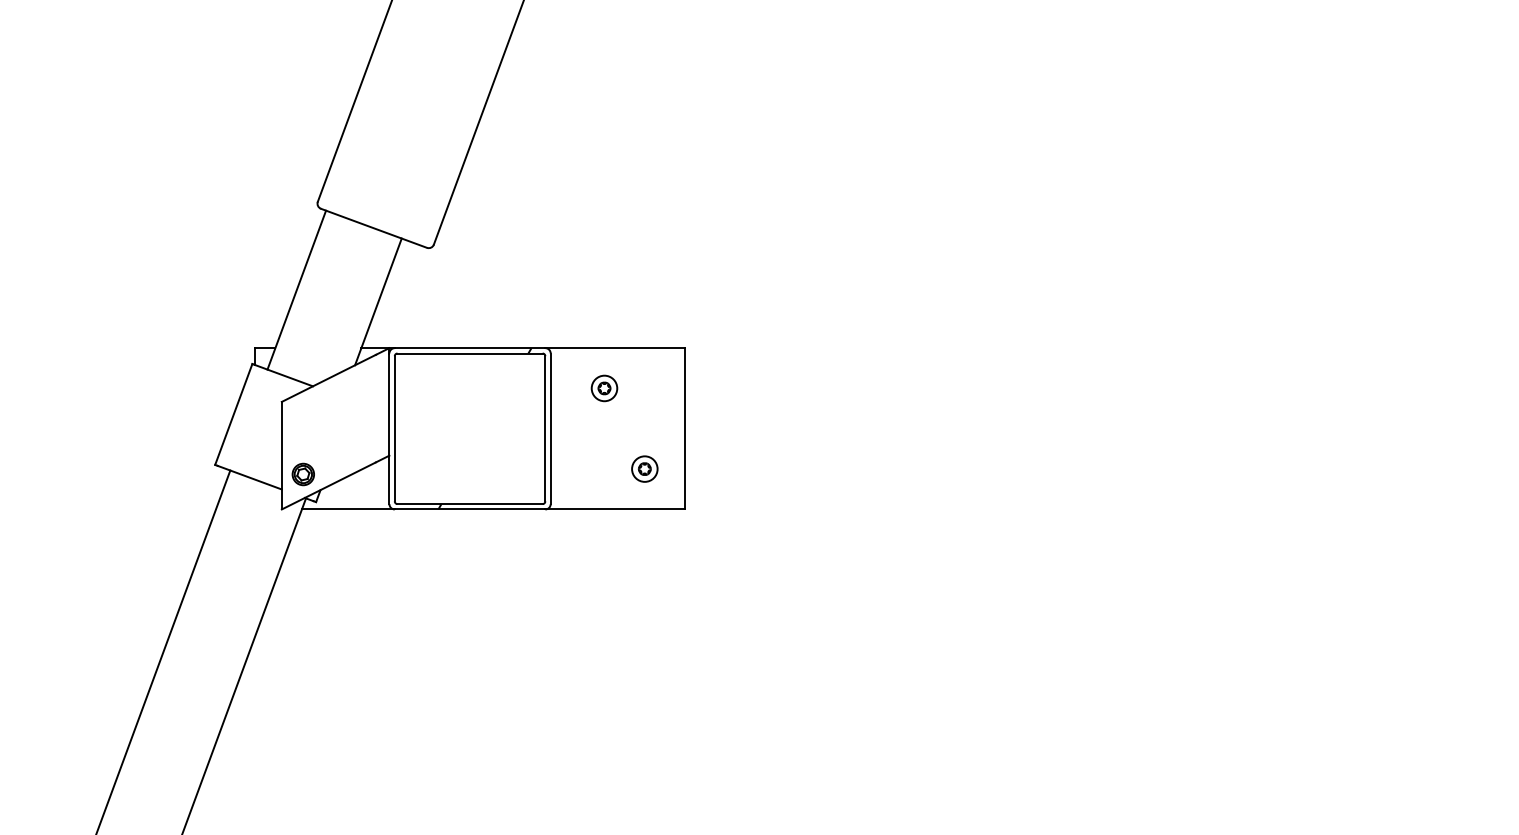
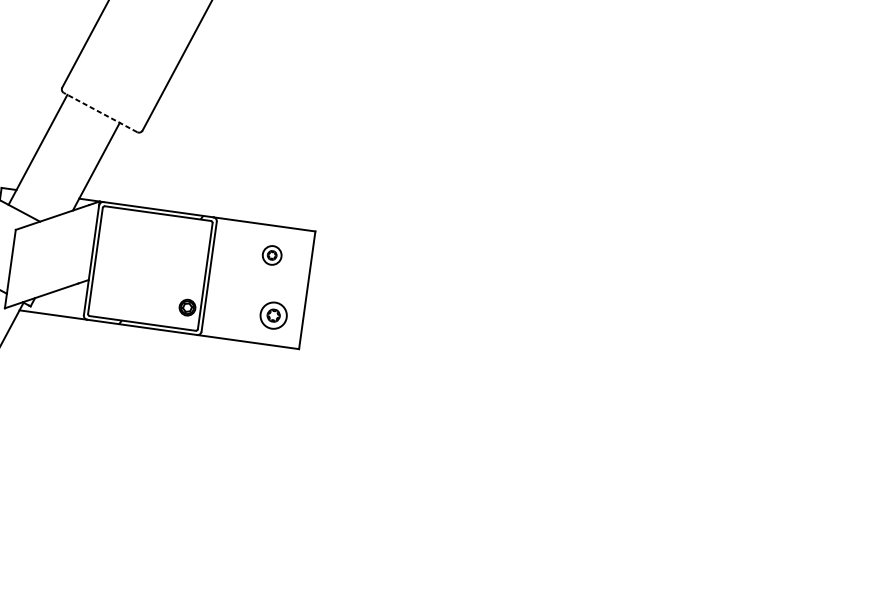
line: (373, 228) -> (100, 112), solid -> dashed
part: (604, 388) -> (272, 255), moved
part: (644, 468) -> (273, 315), size x1.4
part: (302, 474) -> (186, 307), moved

